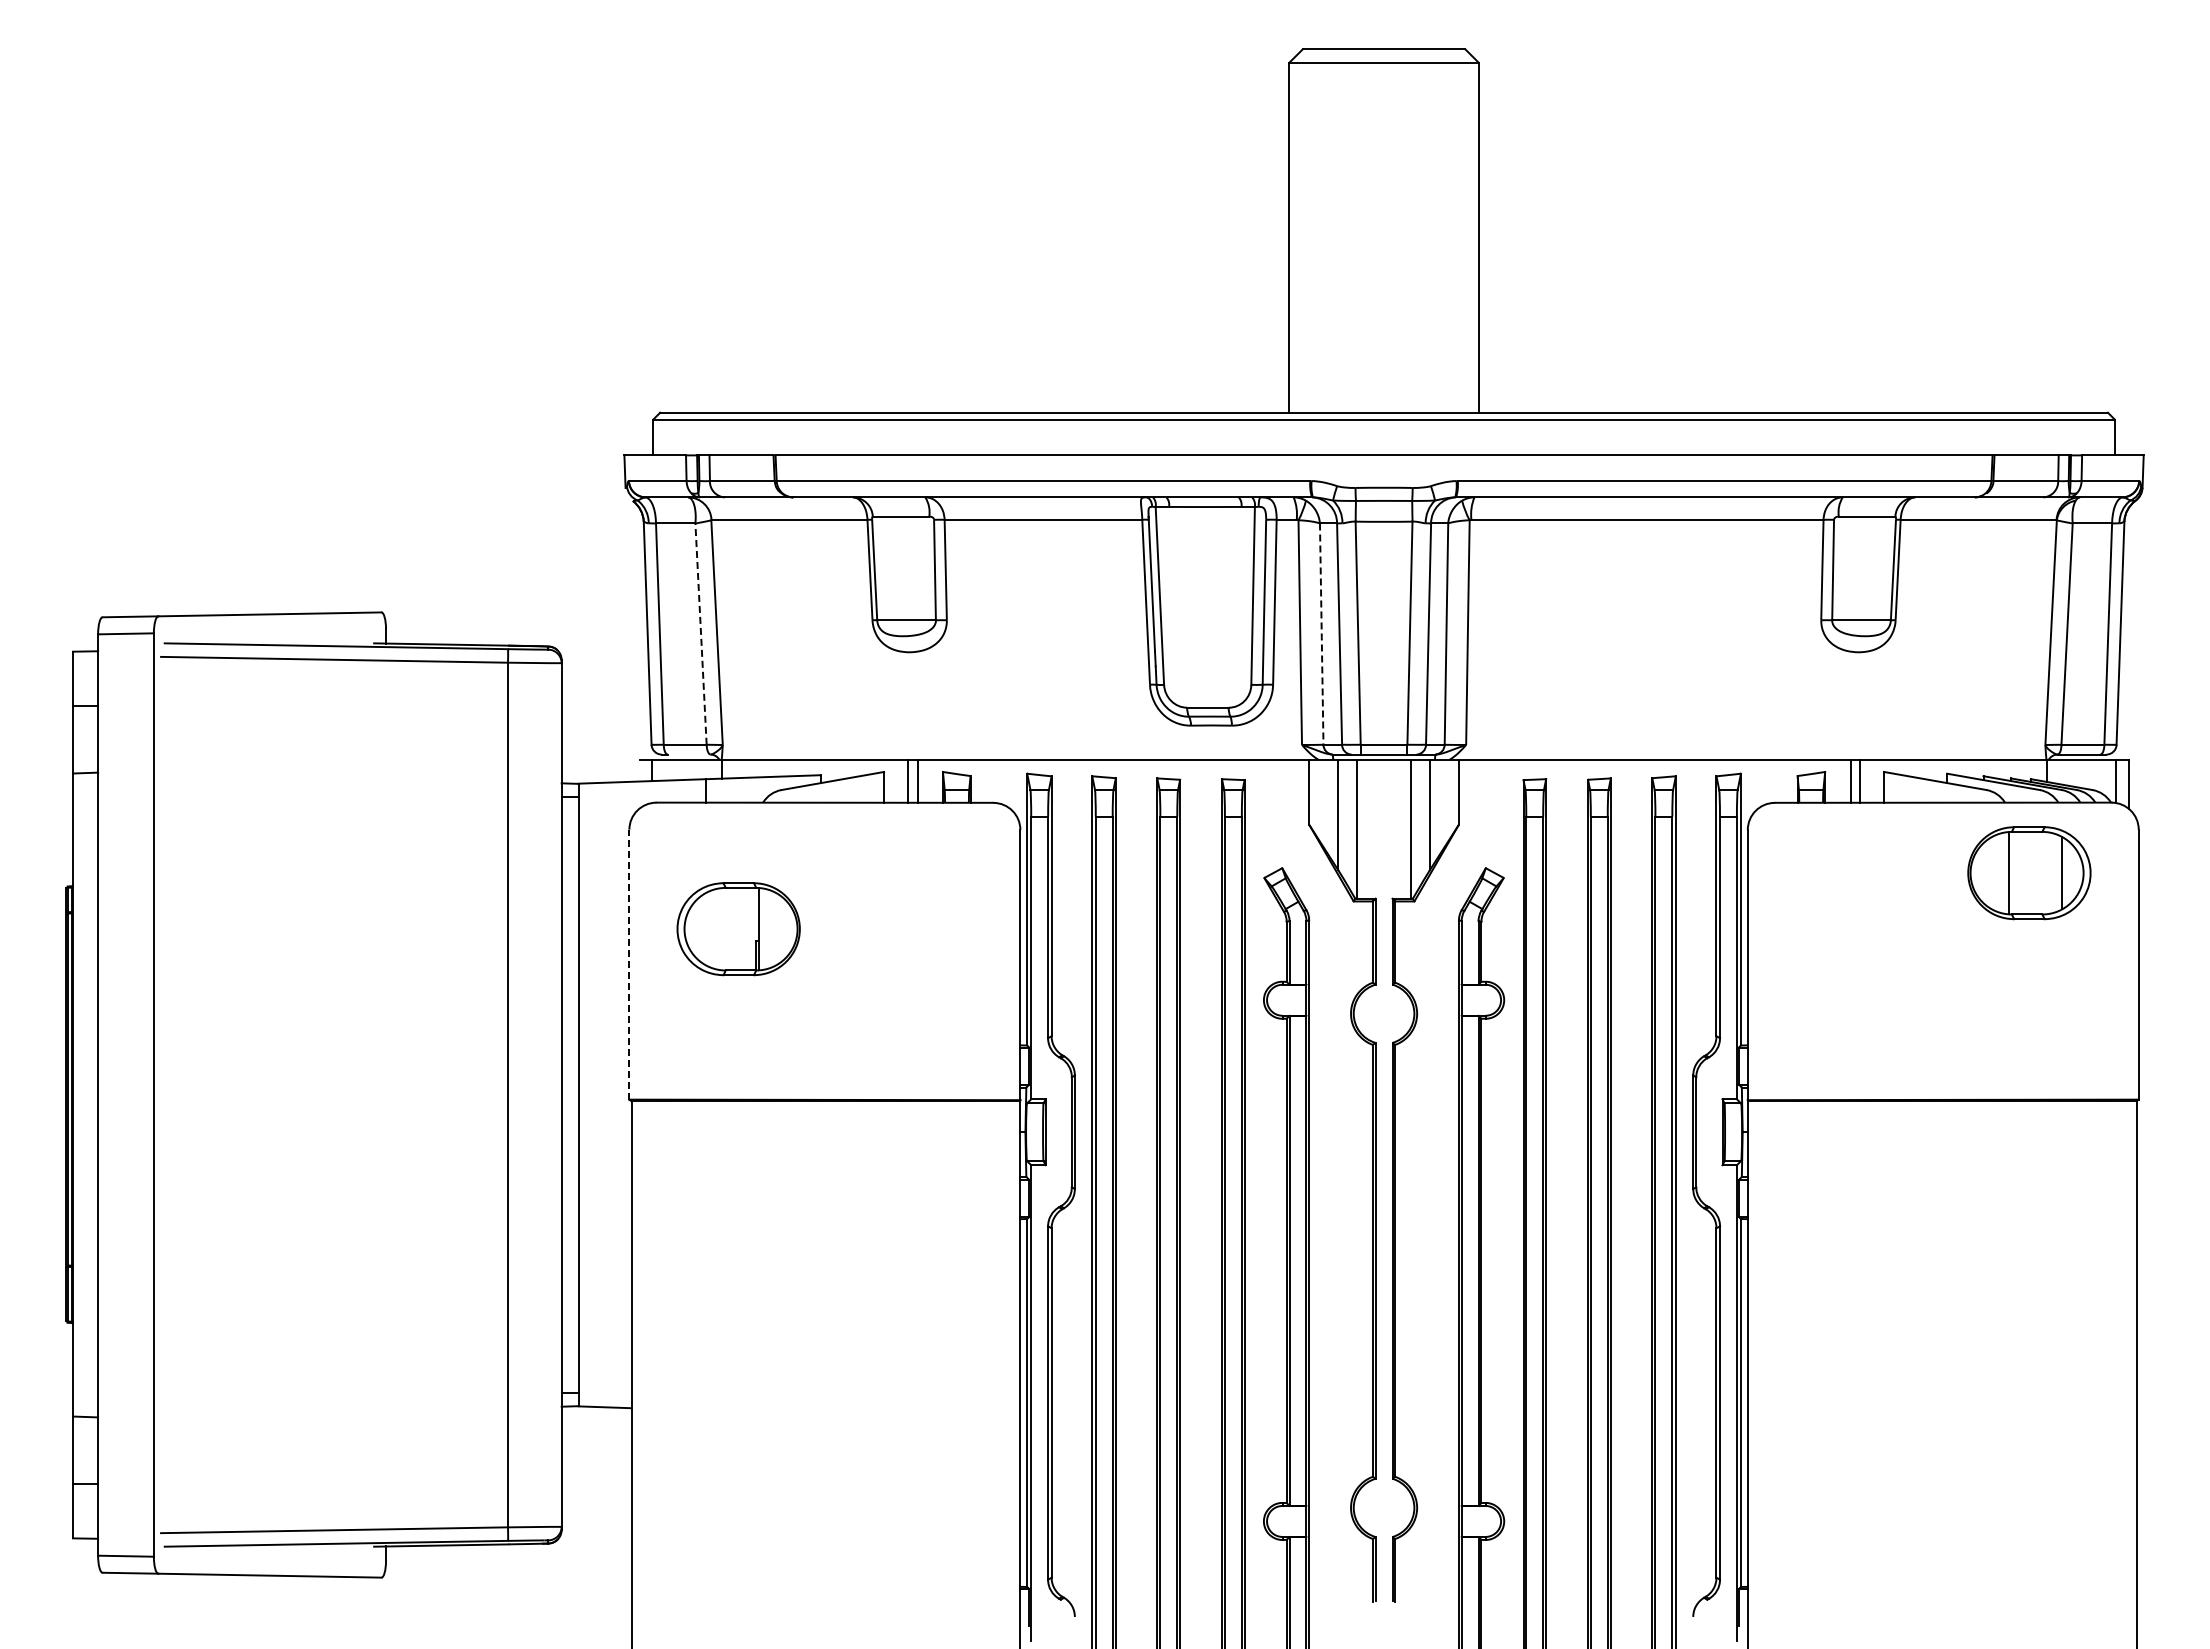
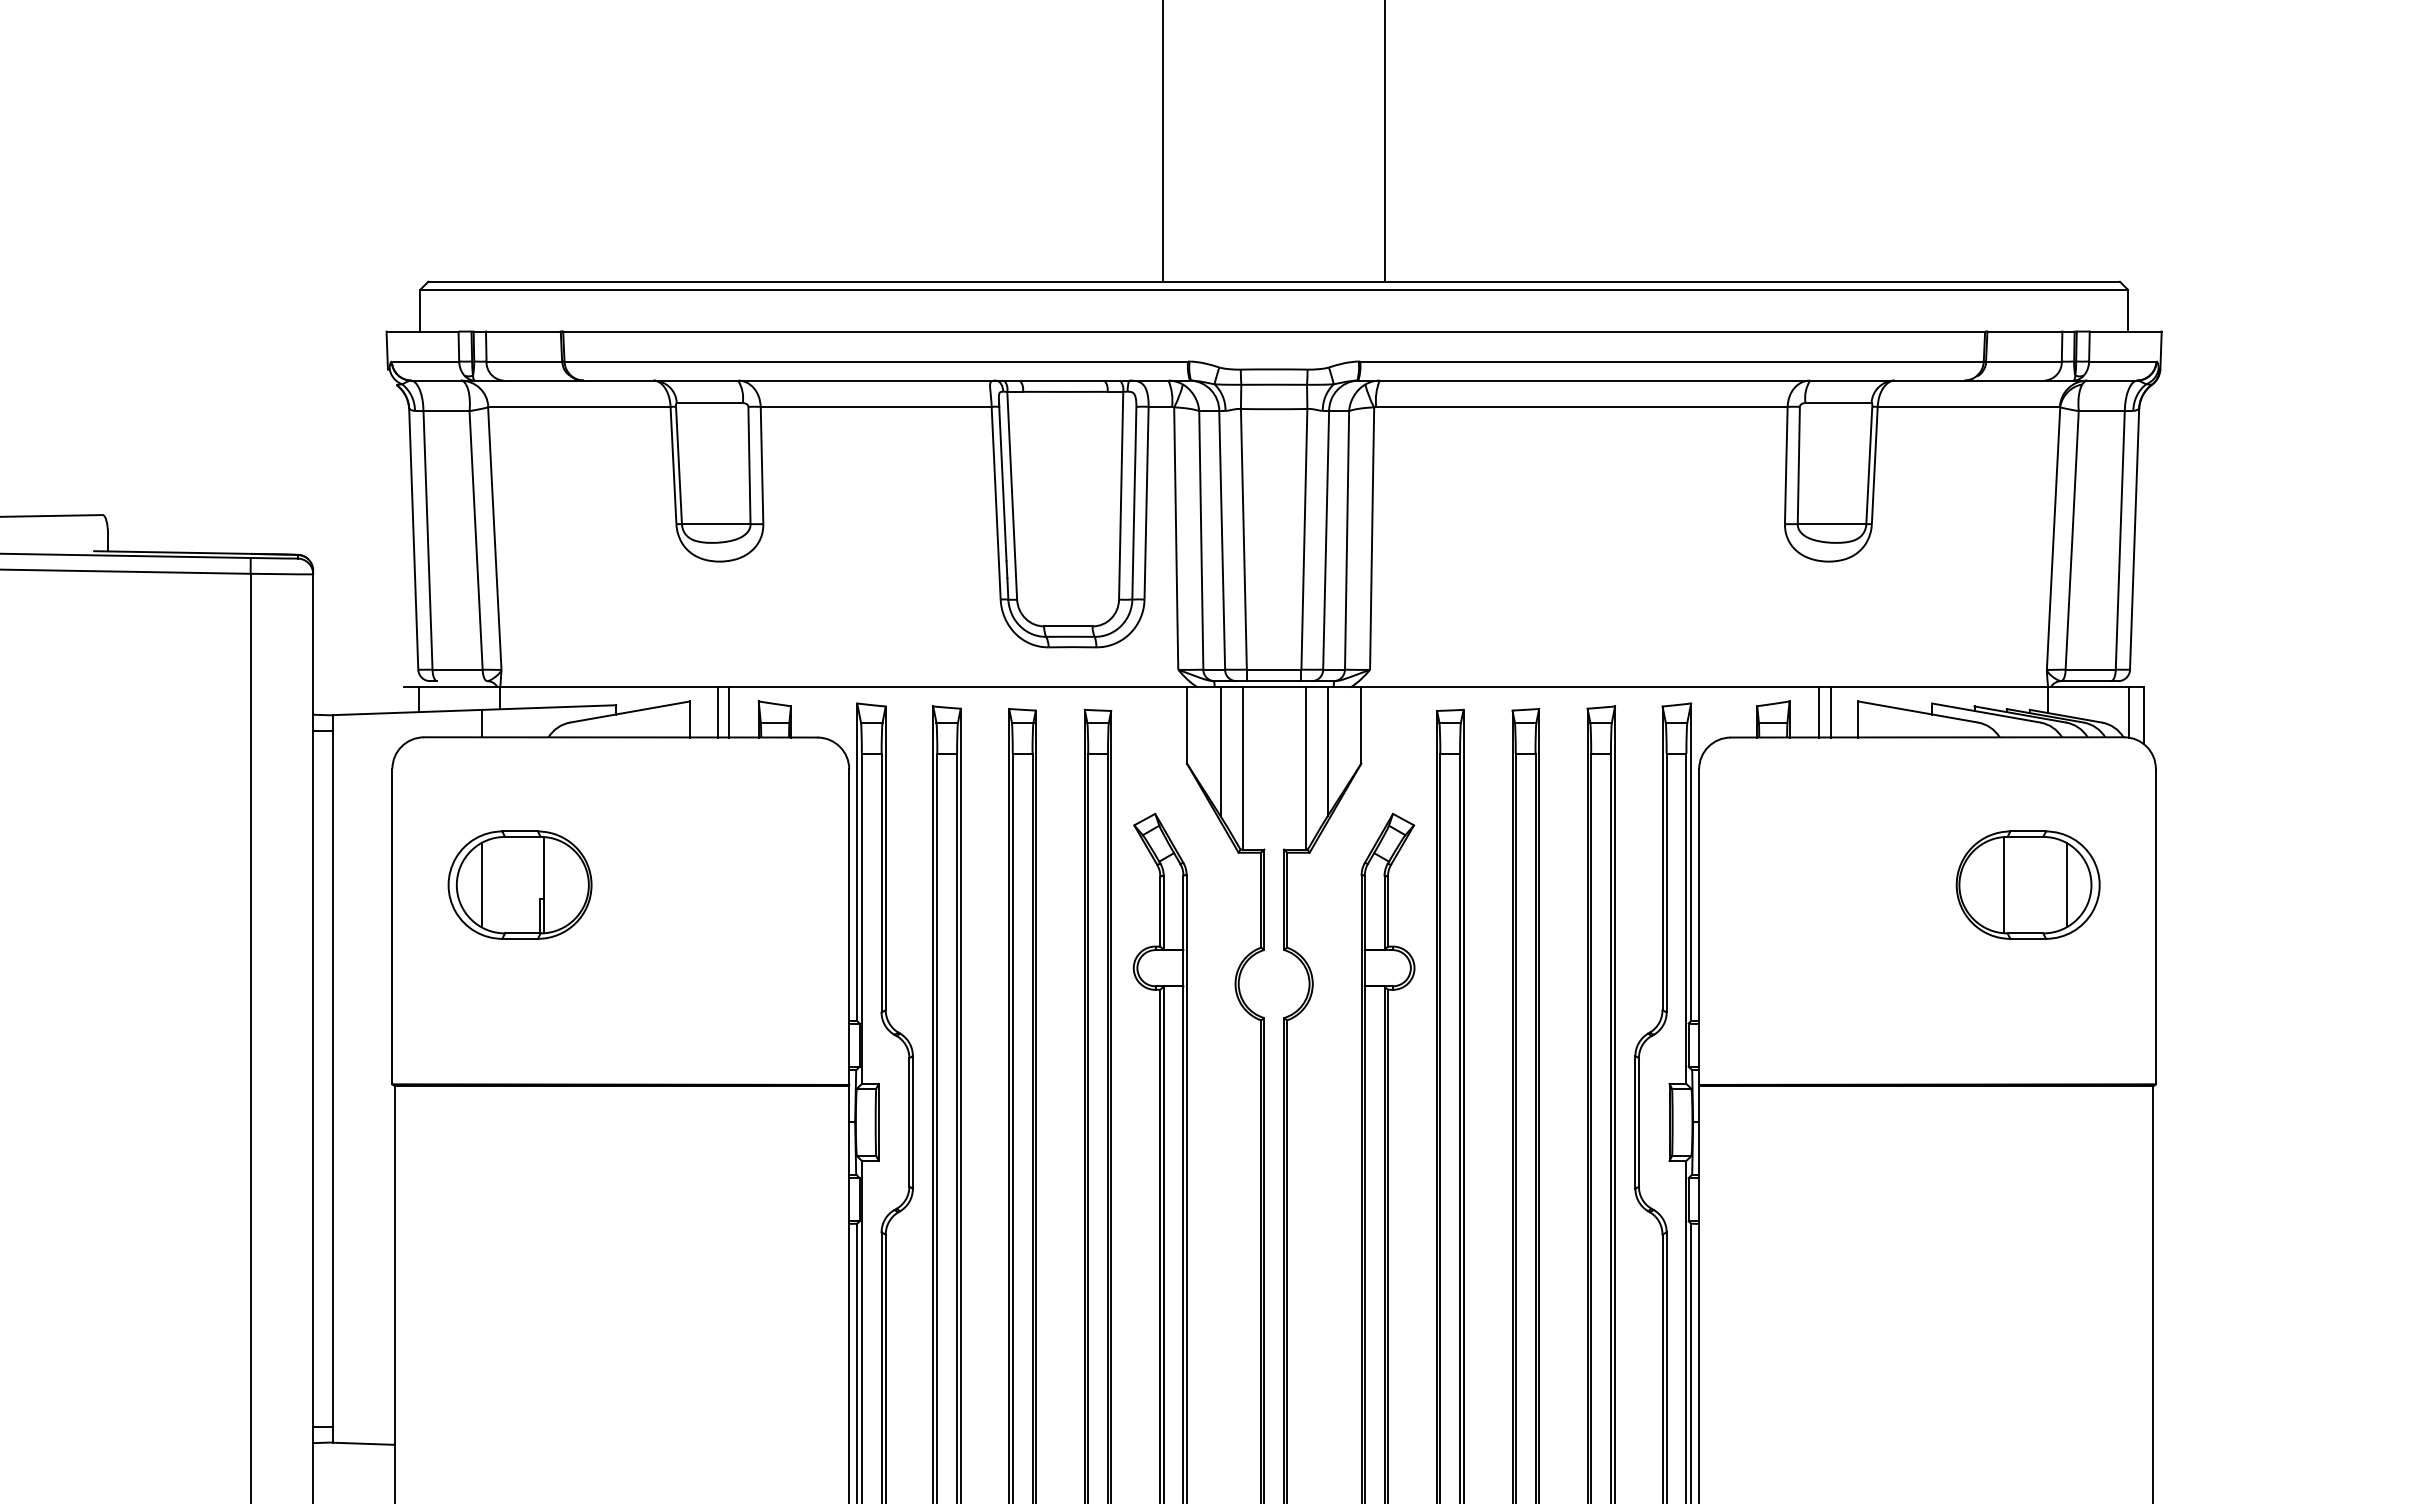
line: (701, 634) -> (476, 540), dashed -> solid
line: (1321, 634) -> (1201, 540), dashed -> solid
part: (2029, 873) -> (2028, 885), moved
line: (705, 929) -> (481, 885), added
line: (629, 964) -> (392, 926), dashed -> solid

